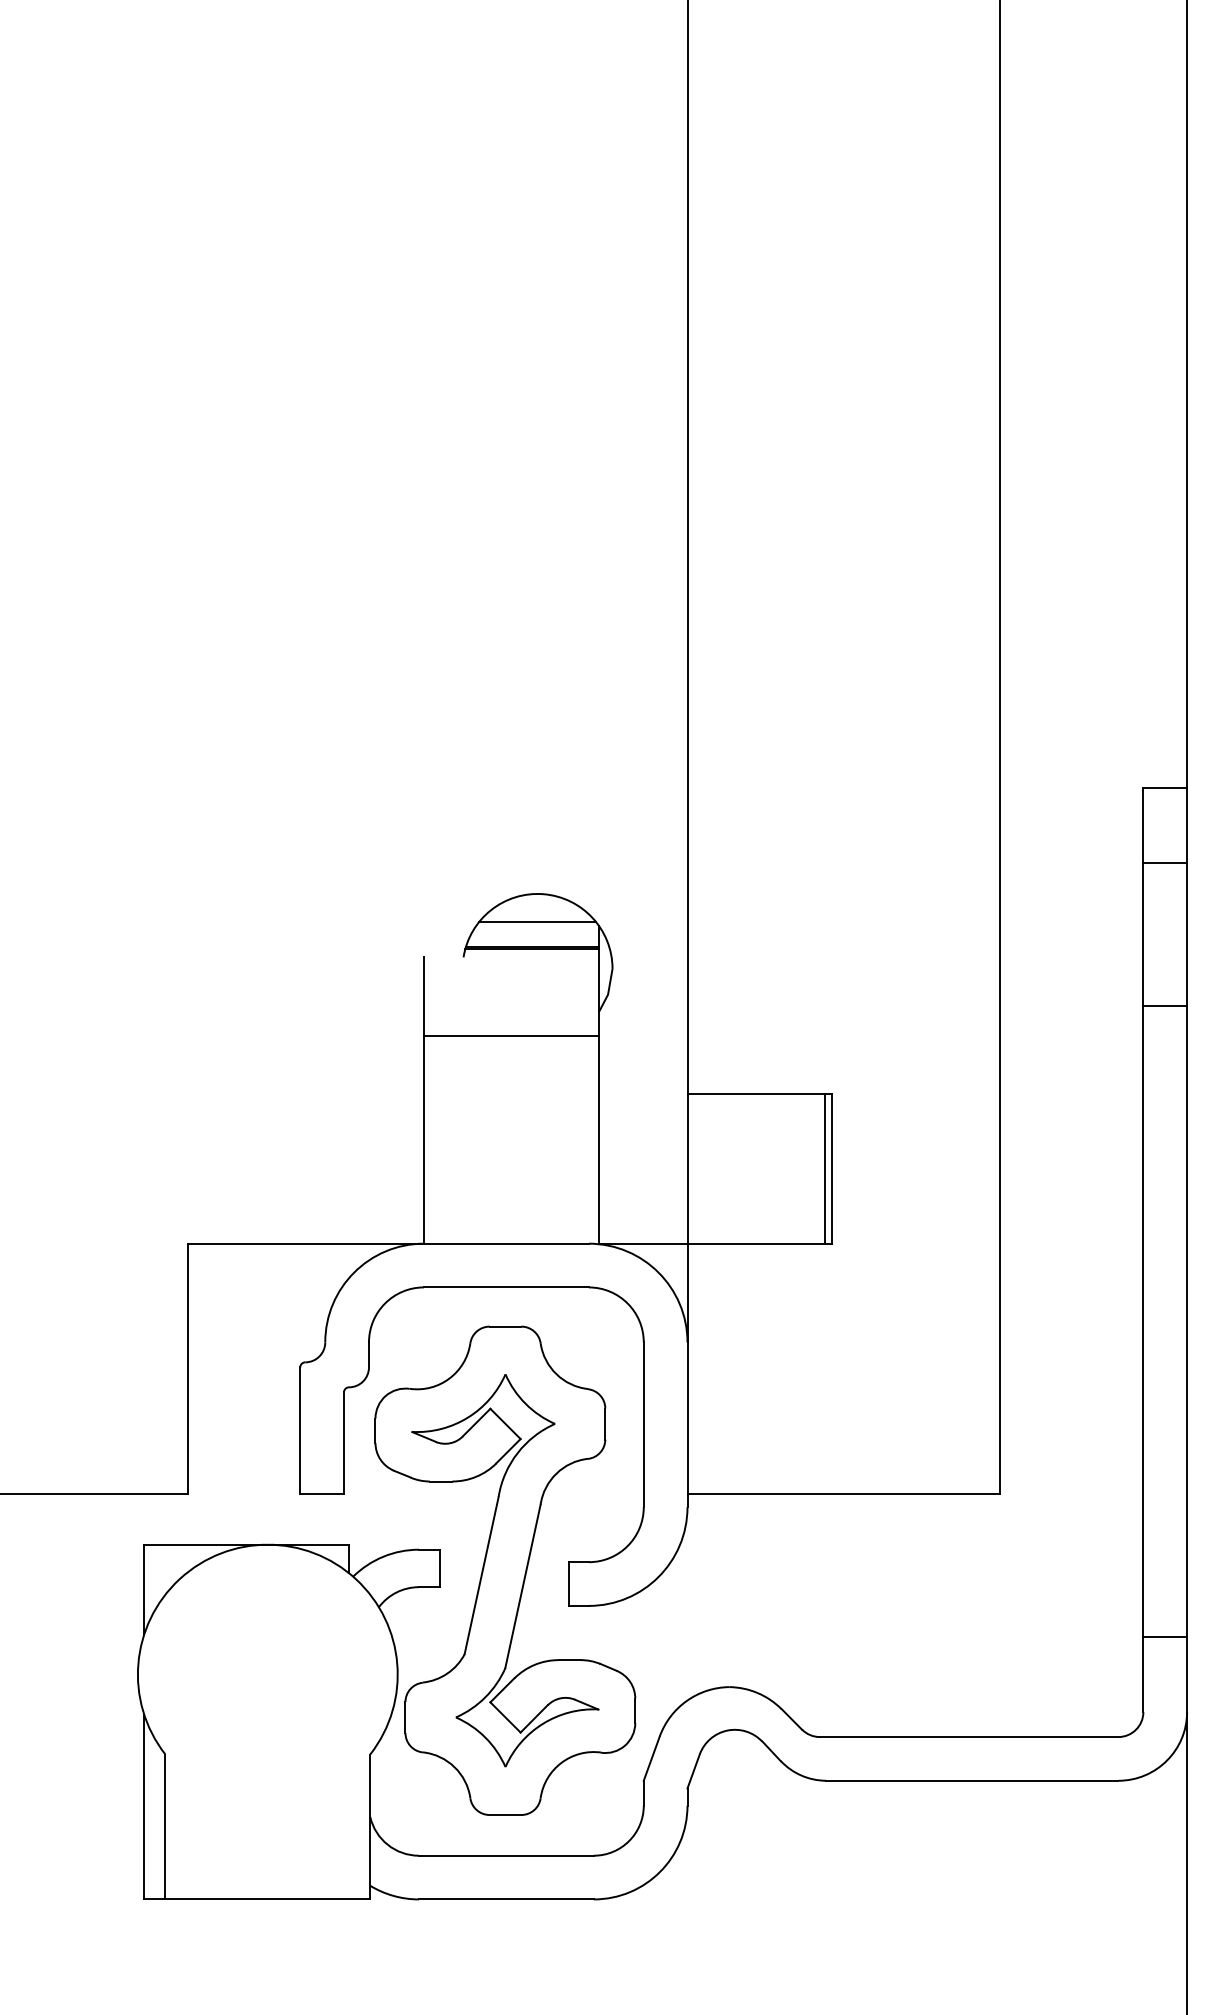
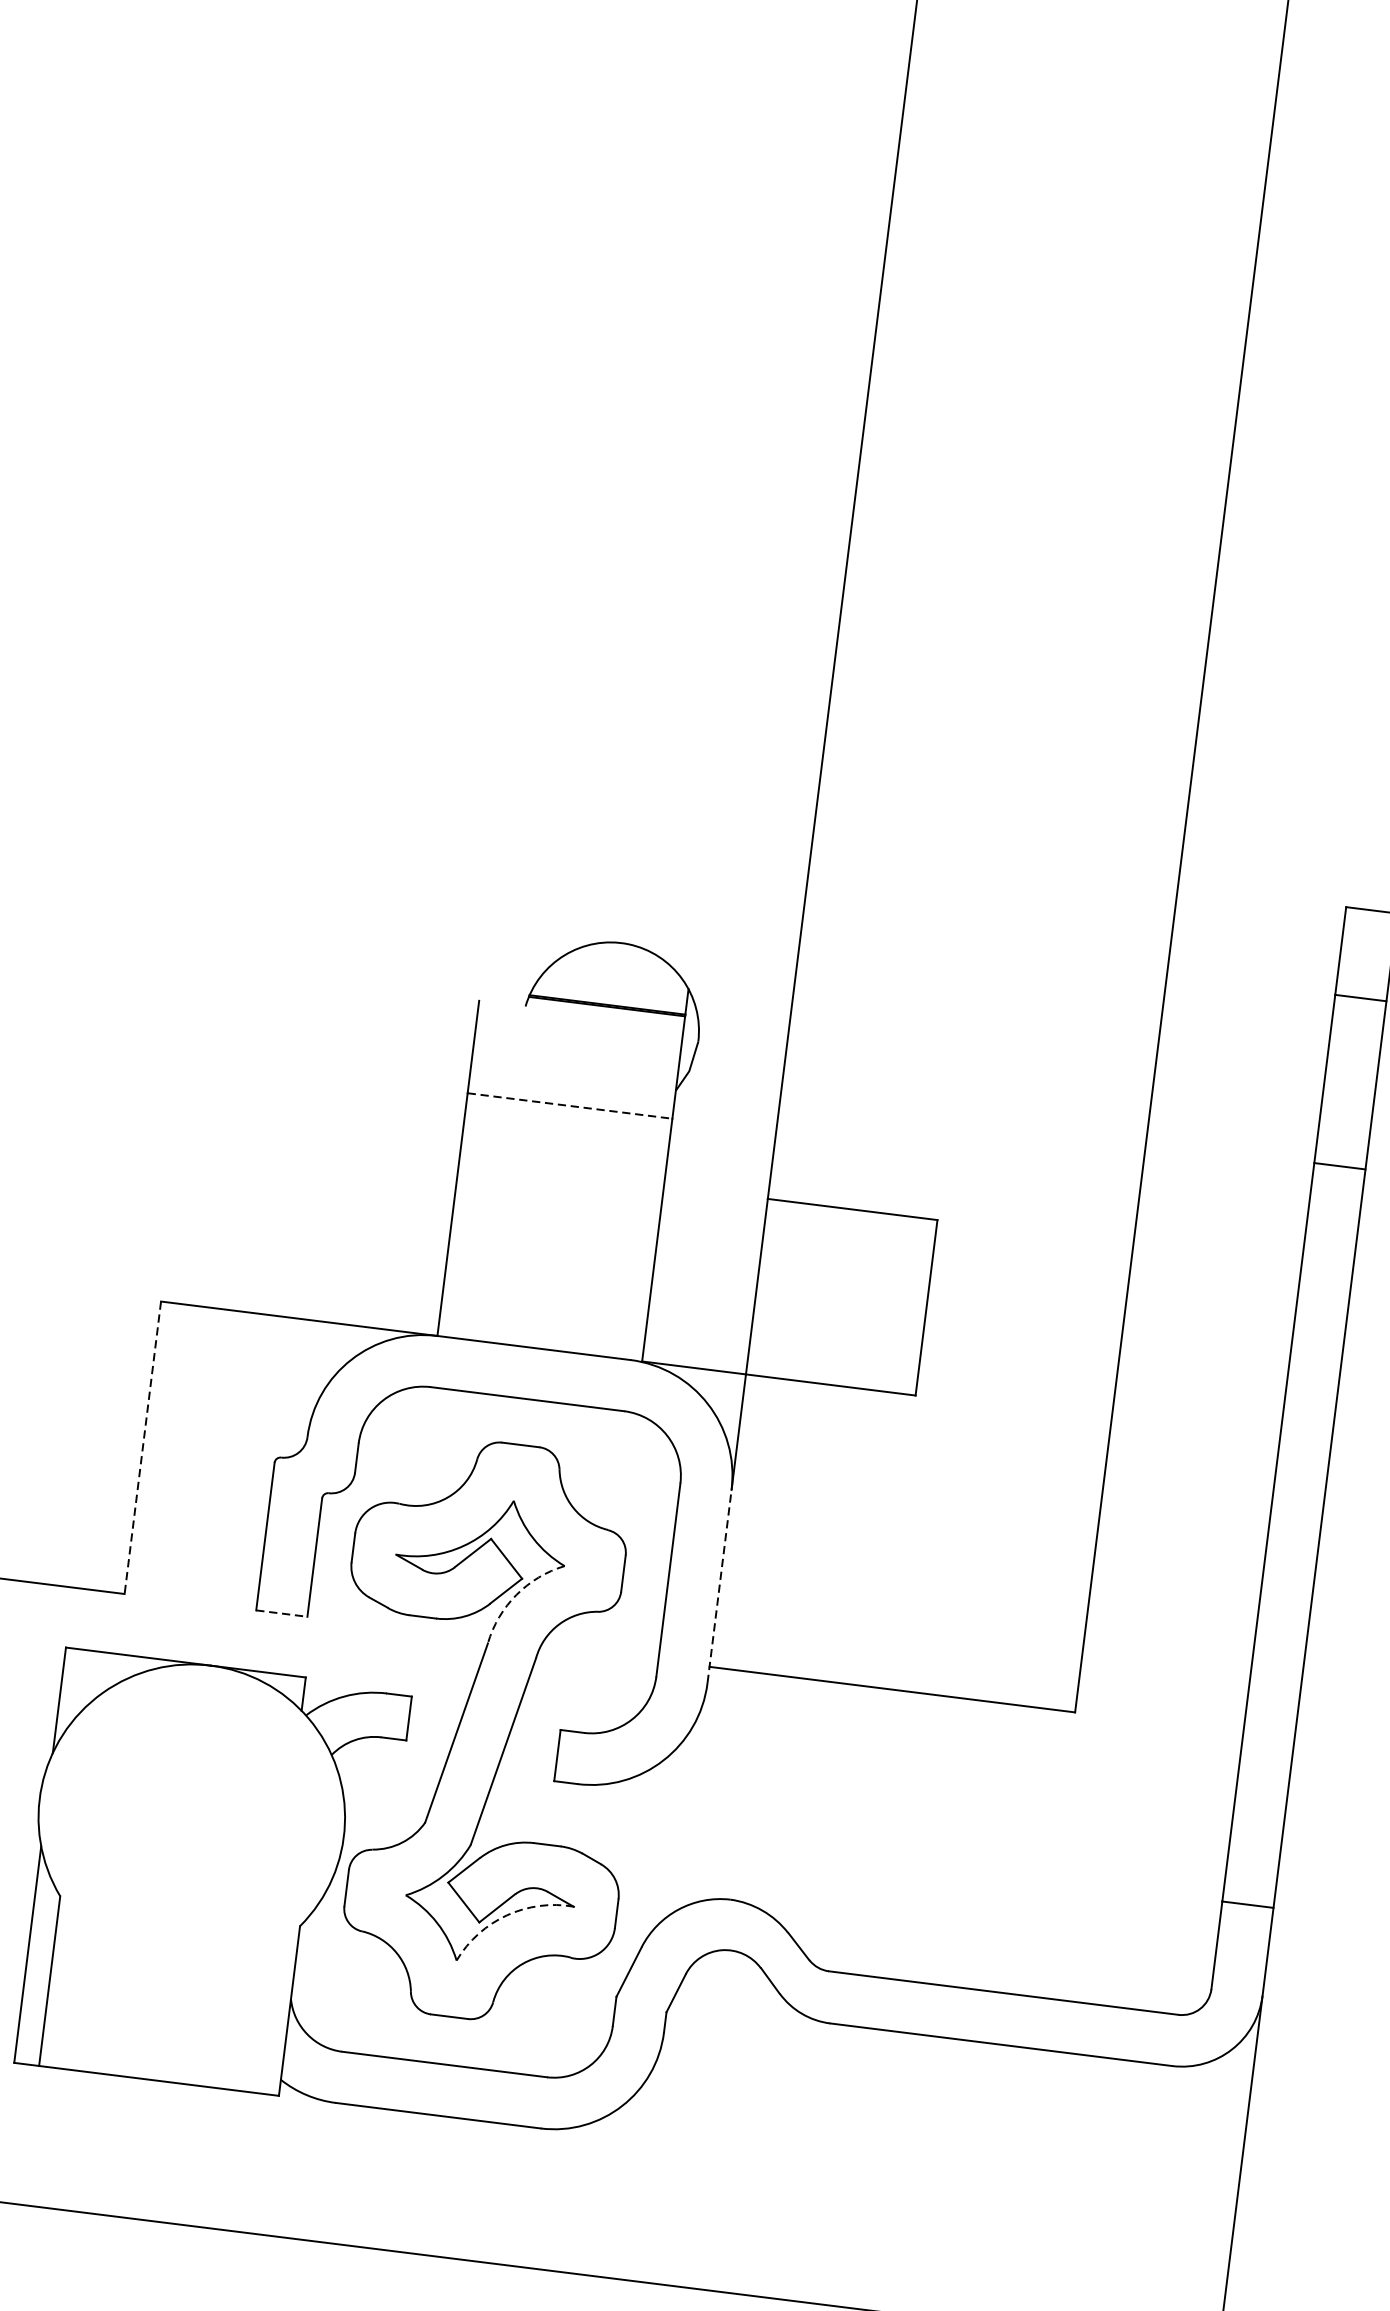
line: (537, 921) -> (617, 975), removed
line: (511, 1036) -> (570, 1106), solid -> dashed
line: (824, 1168) -> (917, 1306), removed
line: (187, 1368) -> (142, 1447), solid -> dashed
line: (687, 1424) -> (719, 1586), solid -> dashed
arc: (517, 1453) -> (516, 1595), solid -> dashed
line: (322, 1493) -> (282, 1613), solid -> dashed
arc: (543, 1723) -> (507, 1915), solid -> dashed

